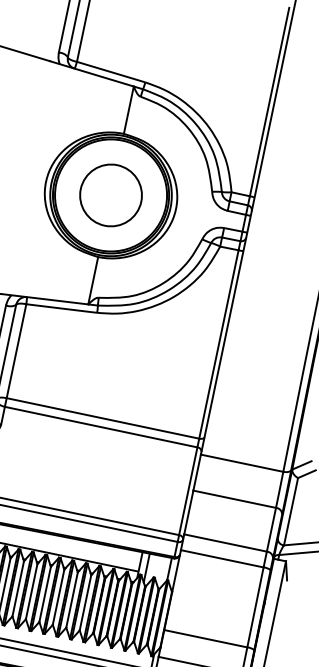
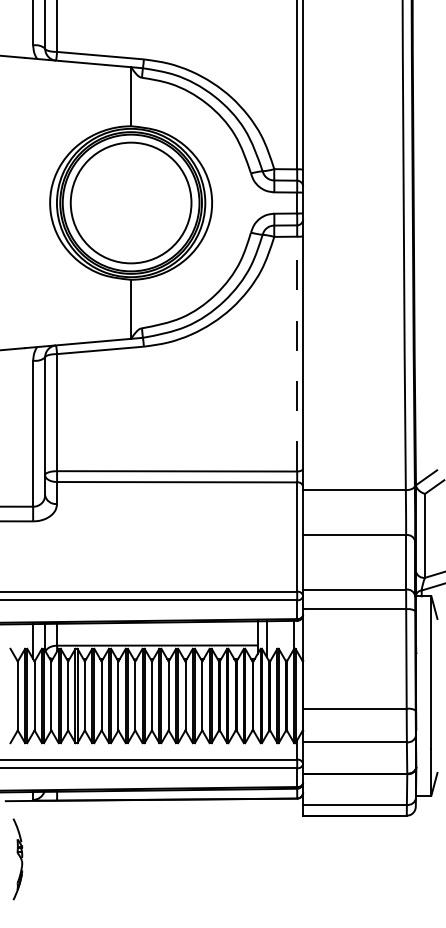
circle: (110, 194) -> (130, 202), size x1.6
line: (219, 344) -> (297, 353), solid -> dashed

